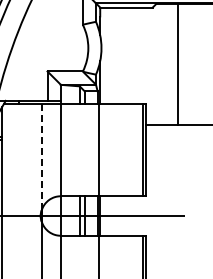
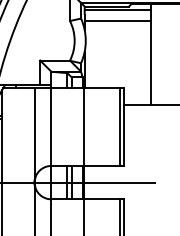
line: (139, 12) -> (117, 10), added
line: (139, 25) -> (117, 21), added
line: (41, 156) -> (35, 132), dashed -> solid

